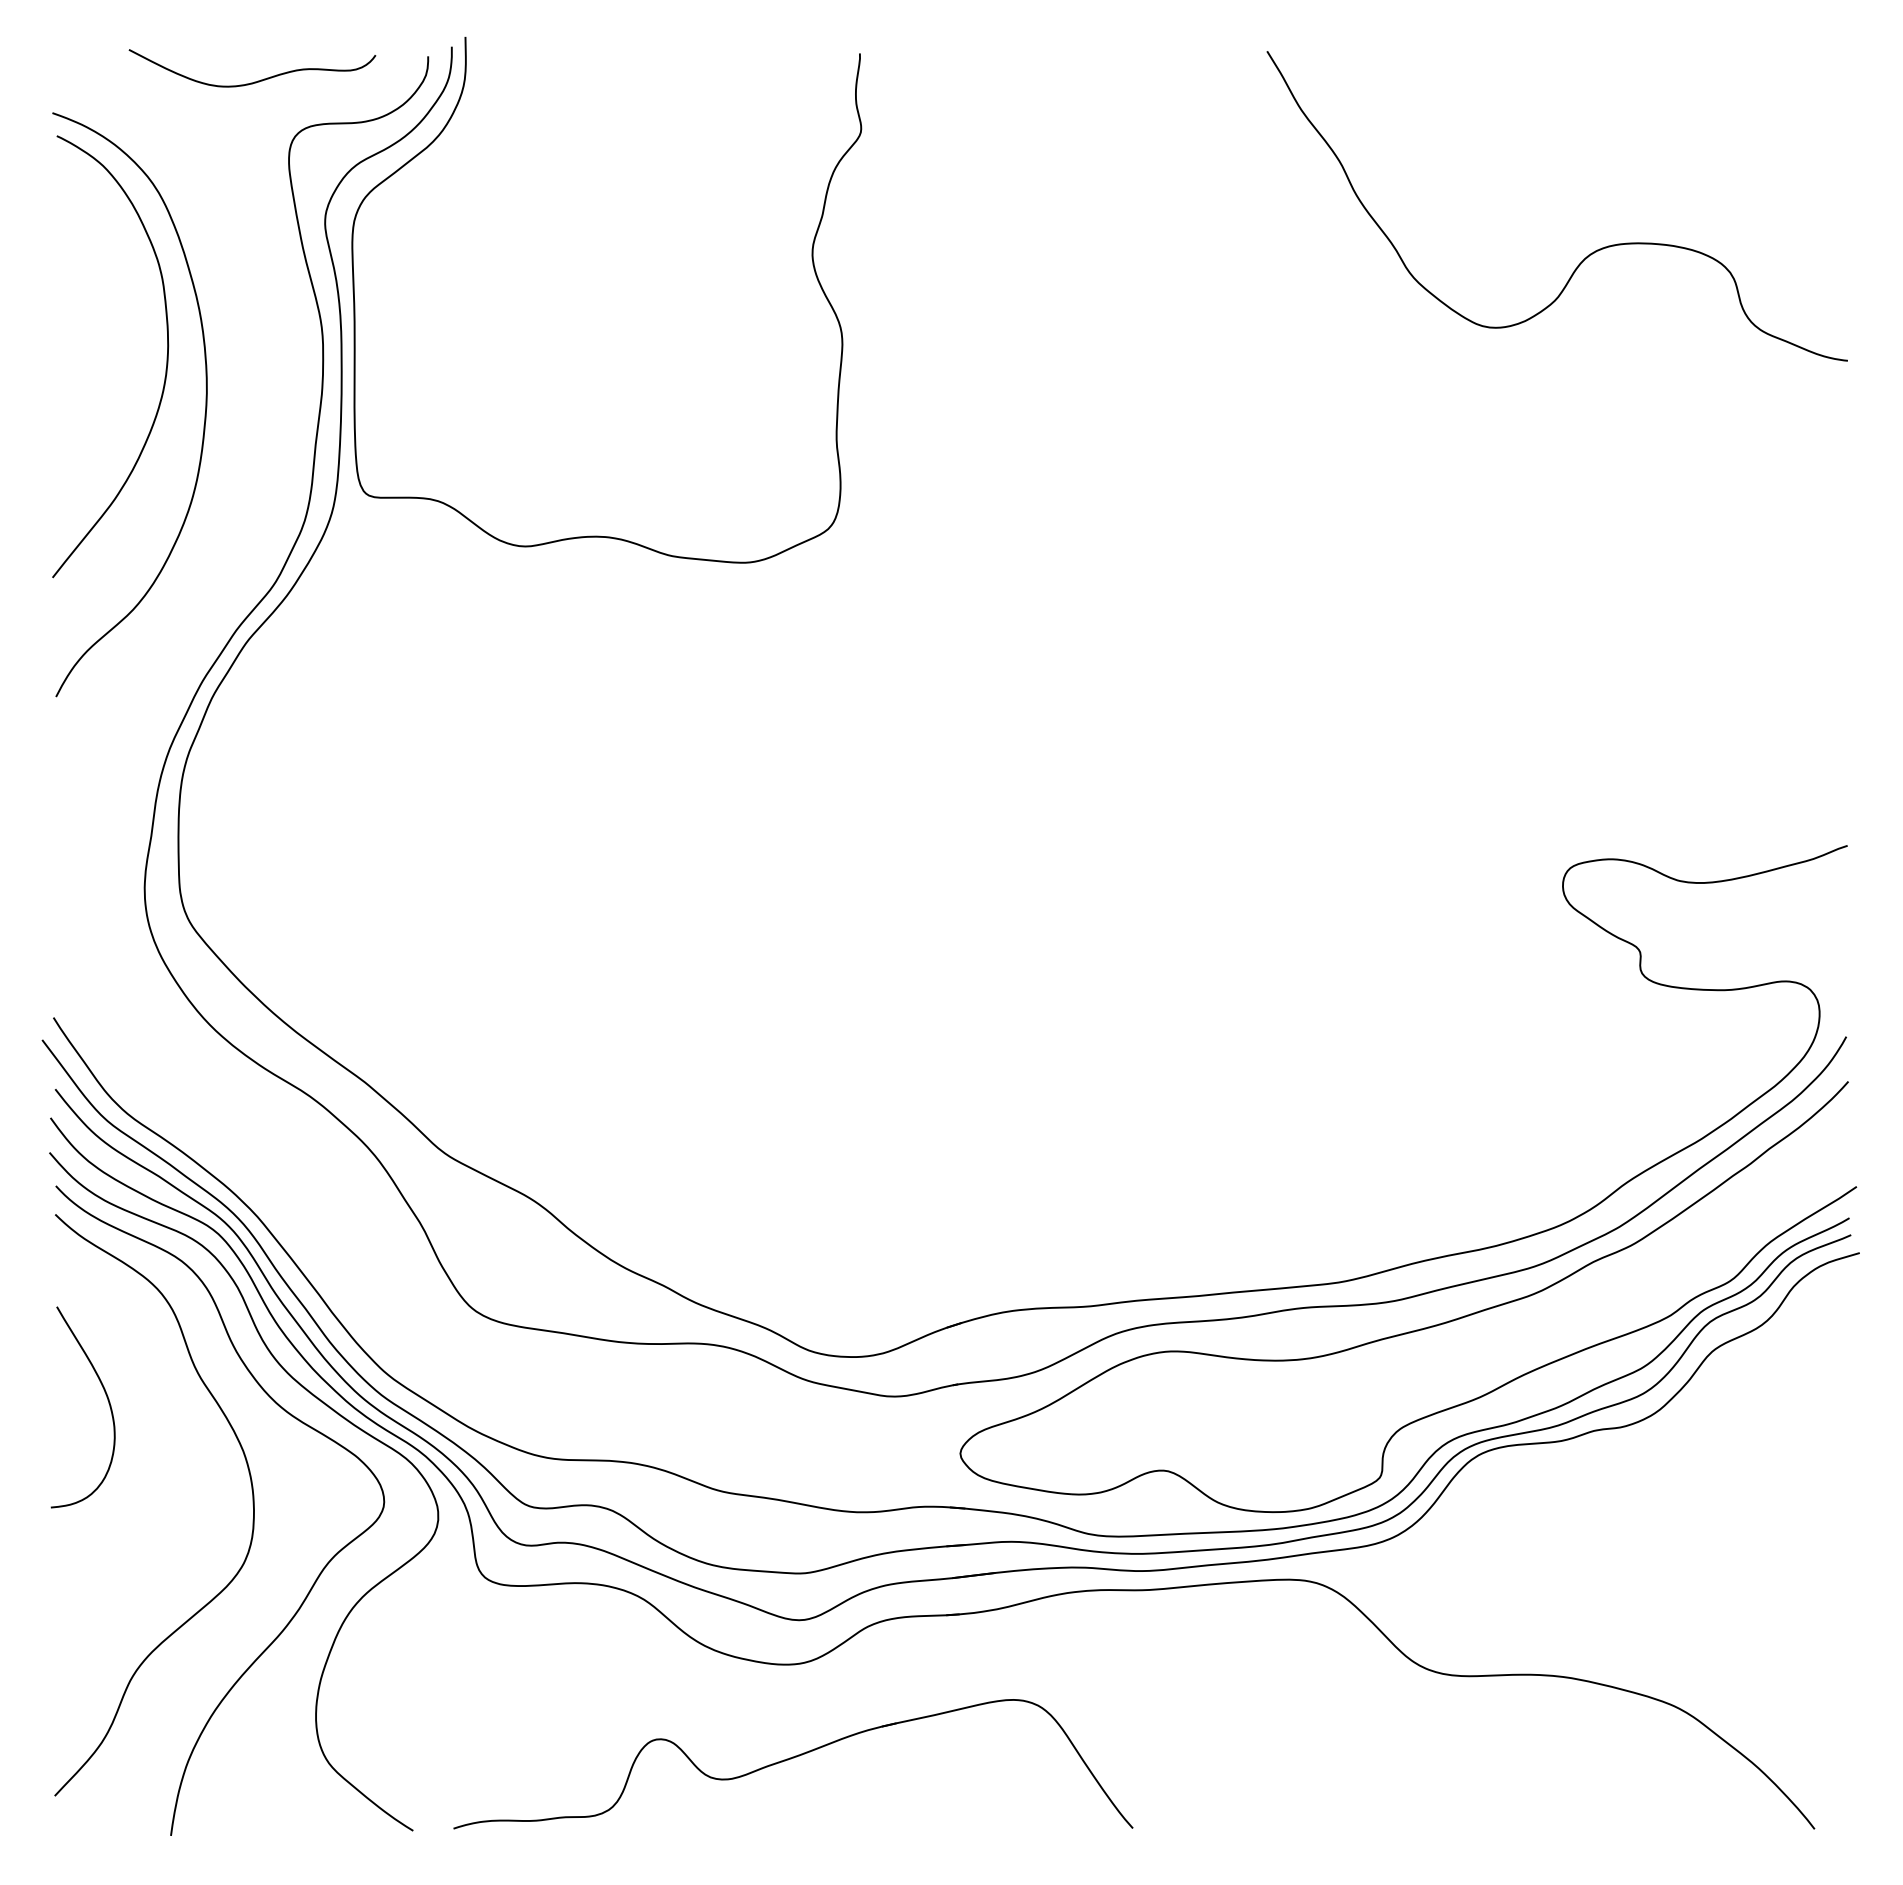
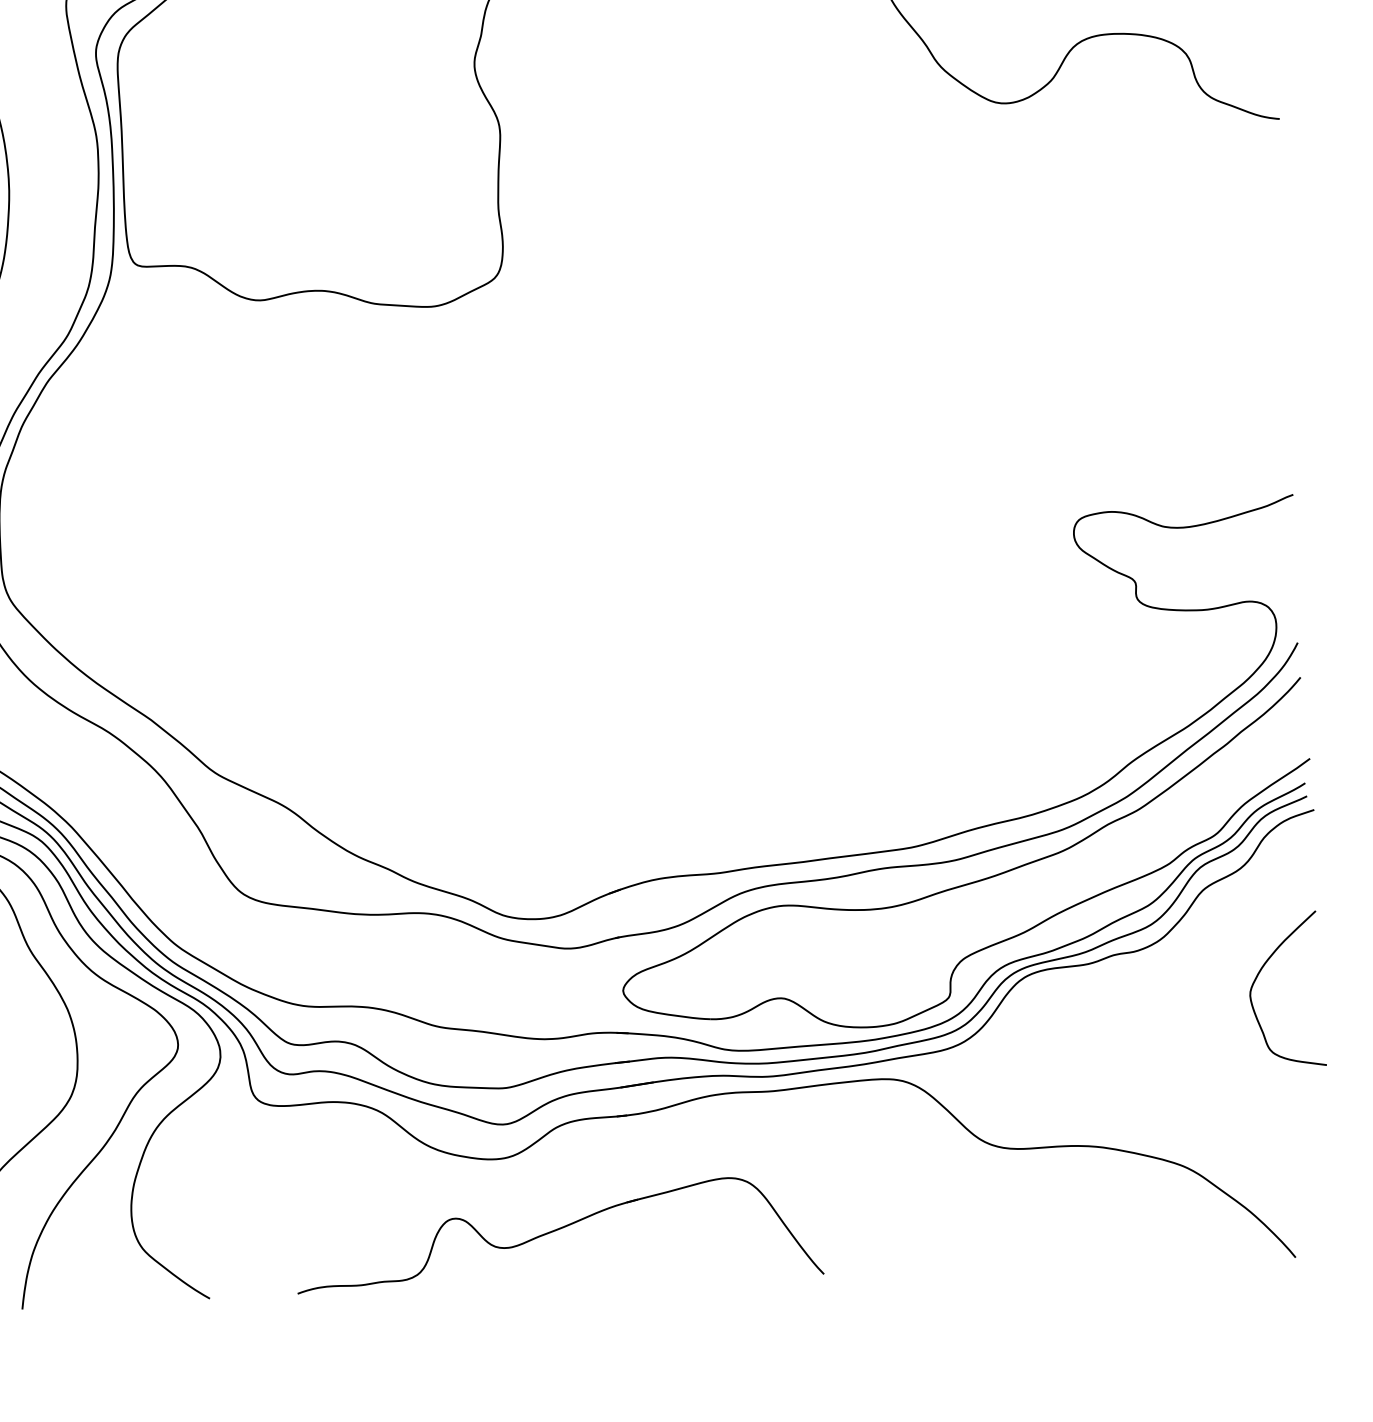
curve: (1781, 1461) -> (1259, 973), added
part: (793, 1764) -> (559, 1234), moved

